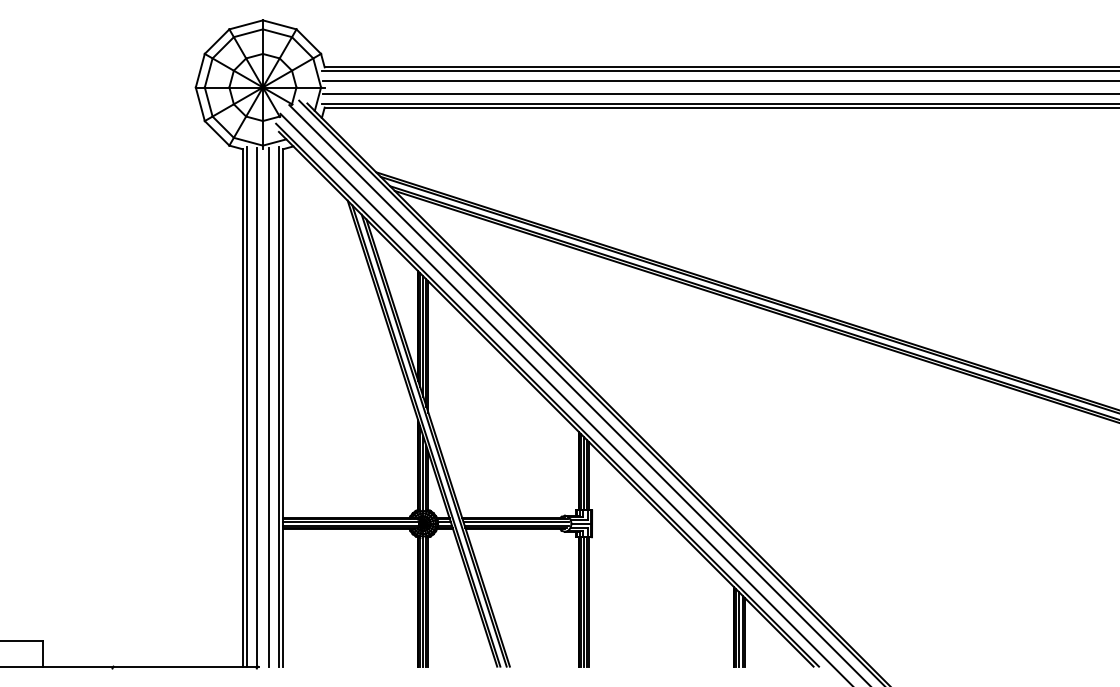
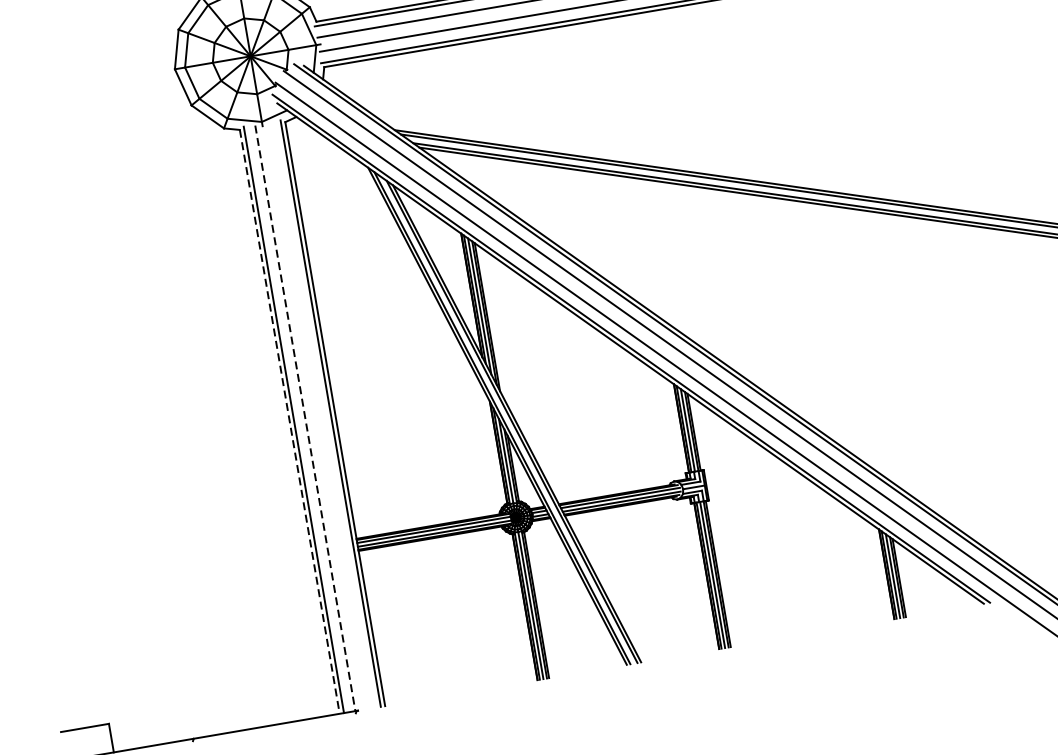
line: (269, 406) -> (319, 415), removed
line: (242, 407) -> (289, 421), solid -> dashed
line: (256, 407) -> (305, 418), solid -> dashed

